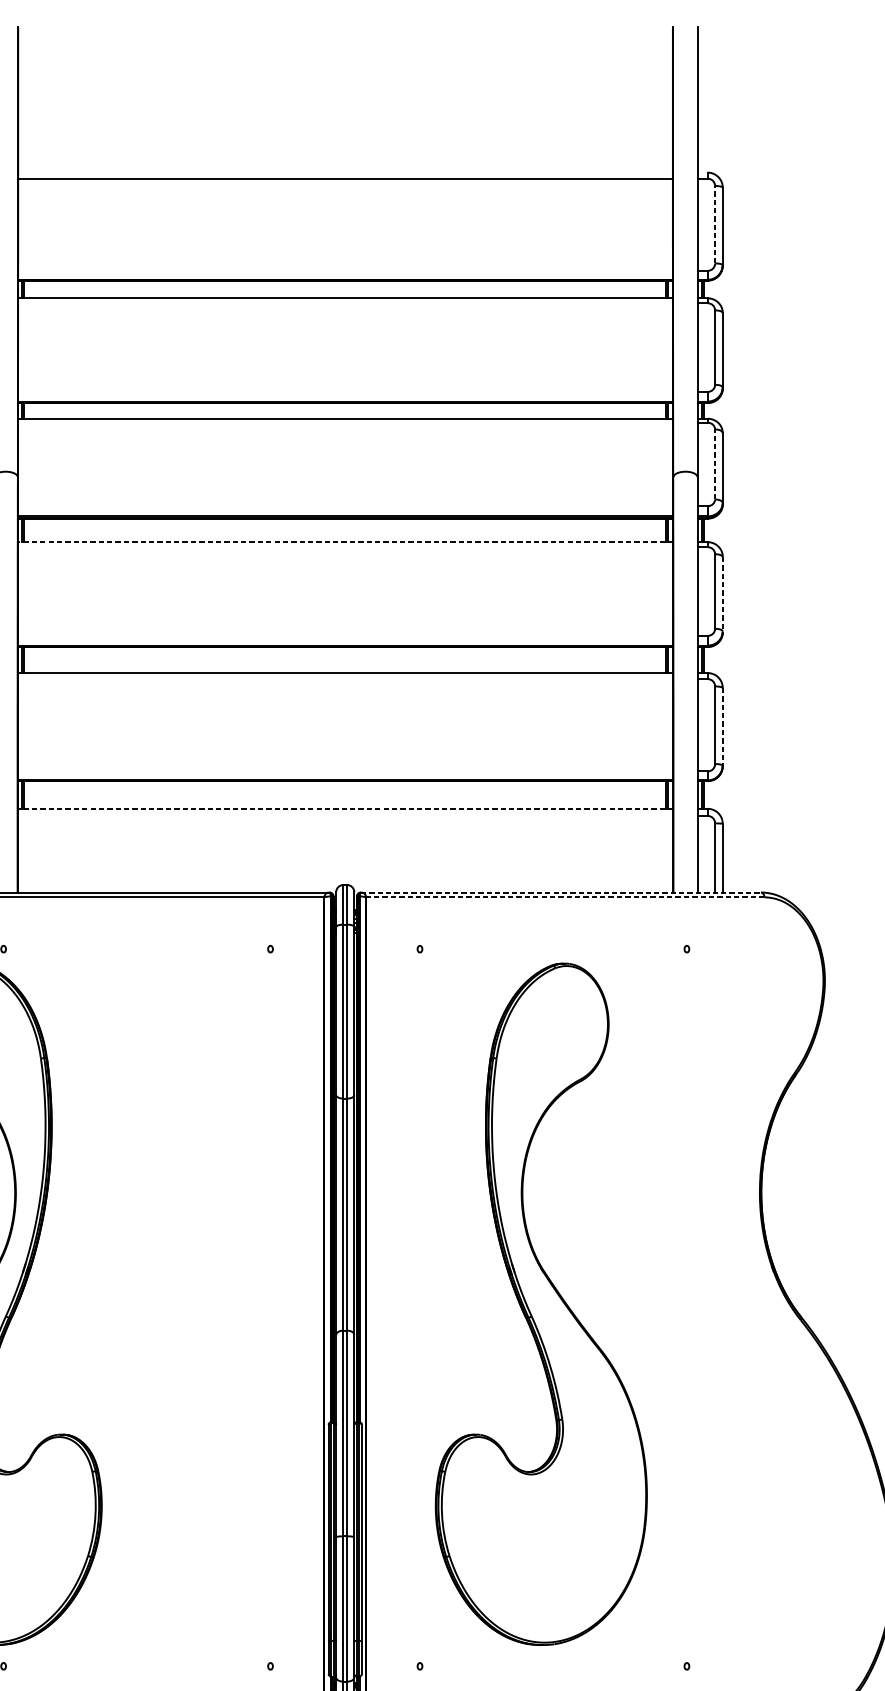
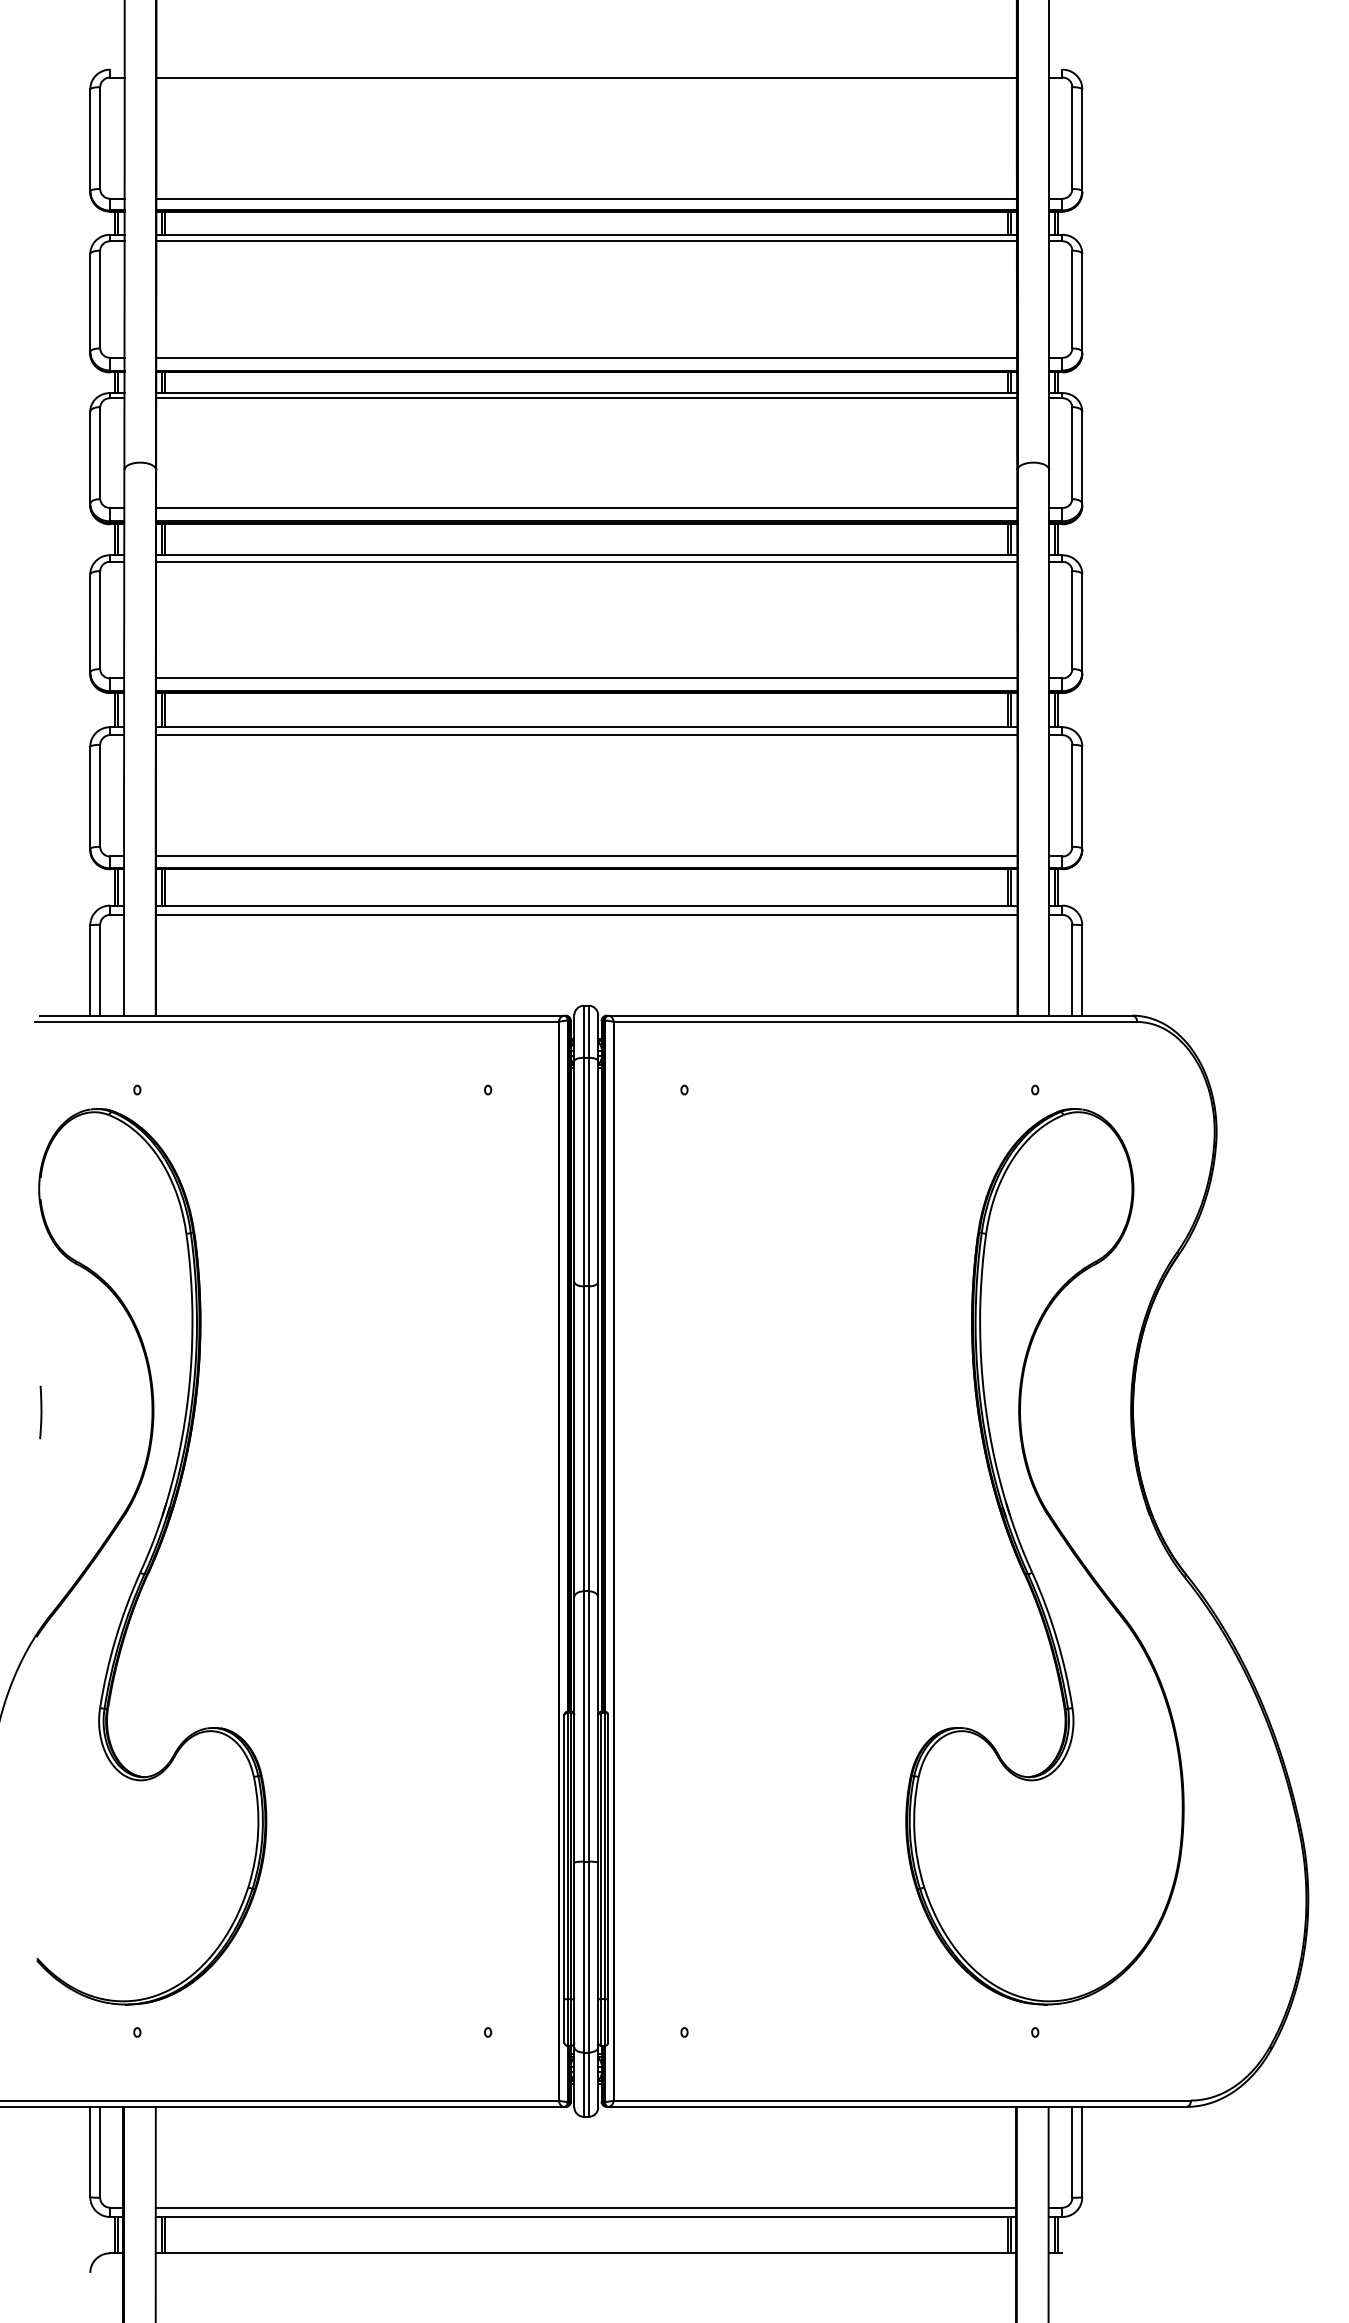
line: (715, 225) -> (1072, 138), dashed -> solid
line: (345, 270) -> (586, 198), added
line: (345, 303) -> (586, 241), added
line: (345, 391) -> (586, 357), added
line: (345, 422) -> (586, 398), added
line: (715, 463) -> (1072, 452), dashed -> solid
line: (345, 505) -> (586, 507), added
line: (345, 542) -> (586, 555), dashed -> solid
line: (345, 546) -> (586, 561), added
line: (722, 594) -> (1082, 624), dashed -> solid
line: (345, 635) -> (586, 678), added
line: (345, 679) -> (586, 735), added
line: (722, 727) -> (1082, 798), dashed -> solid
line: (345, 771) -> (586, 856), added
line: (345, 808) -> (586, 905), dashed -> solid
line: (345, 815) -> (586, 914), added
line: (560, 892) -> (869, 1015), dashed -> solid
line: (565, 897) -> (875, 1021), dashed -> solid
part: (541, 1304) -> (1044, 1556), moved

